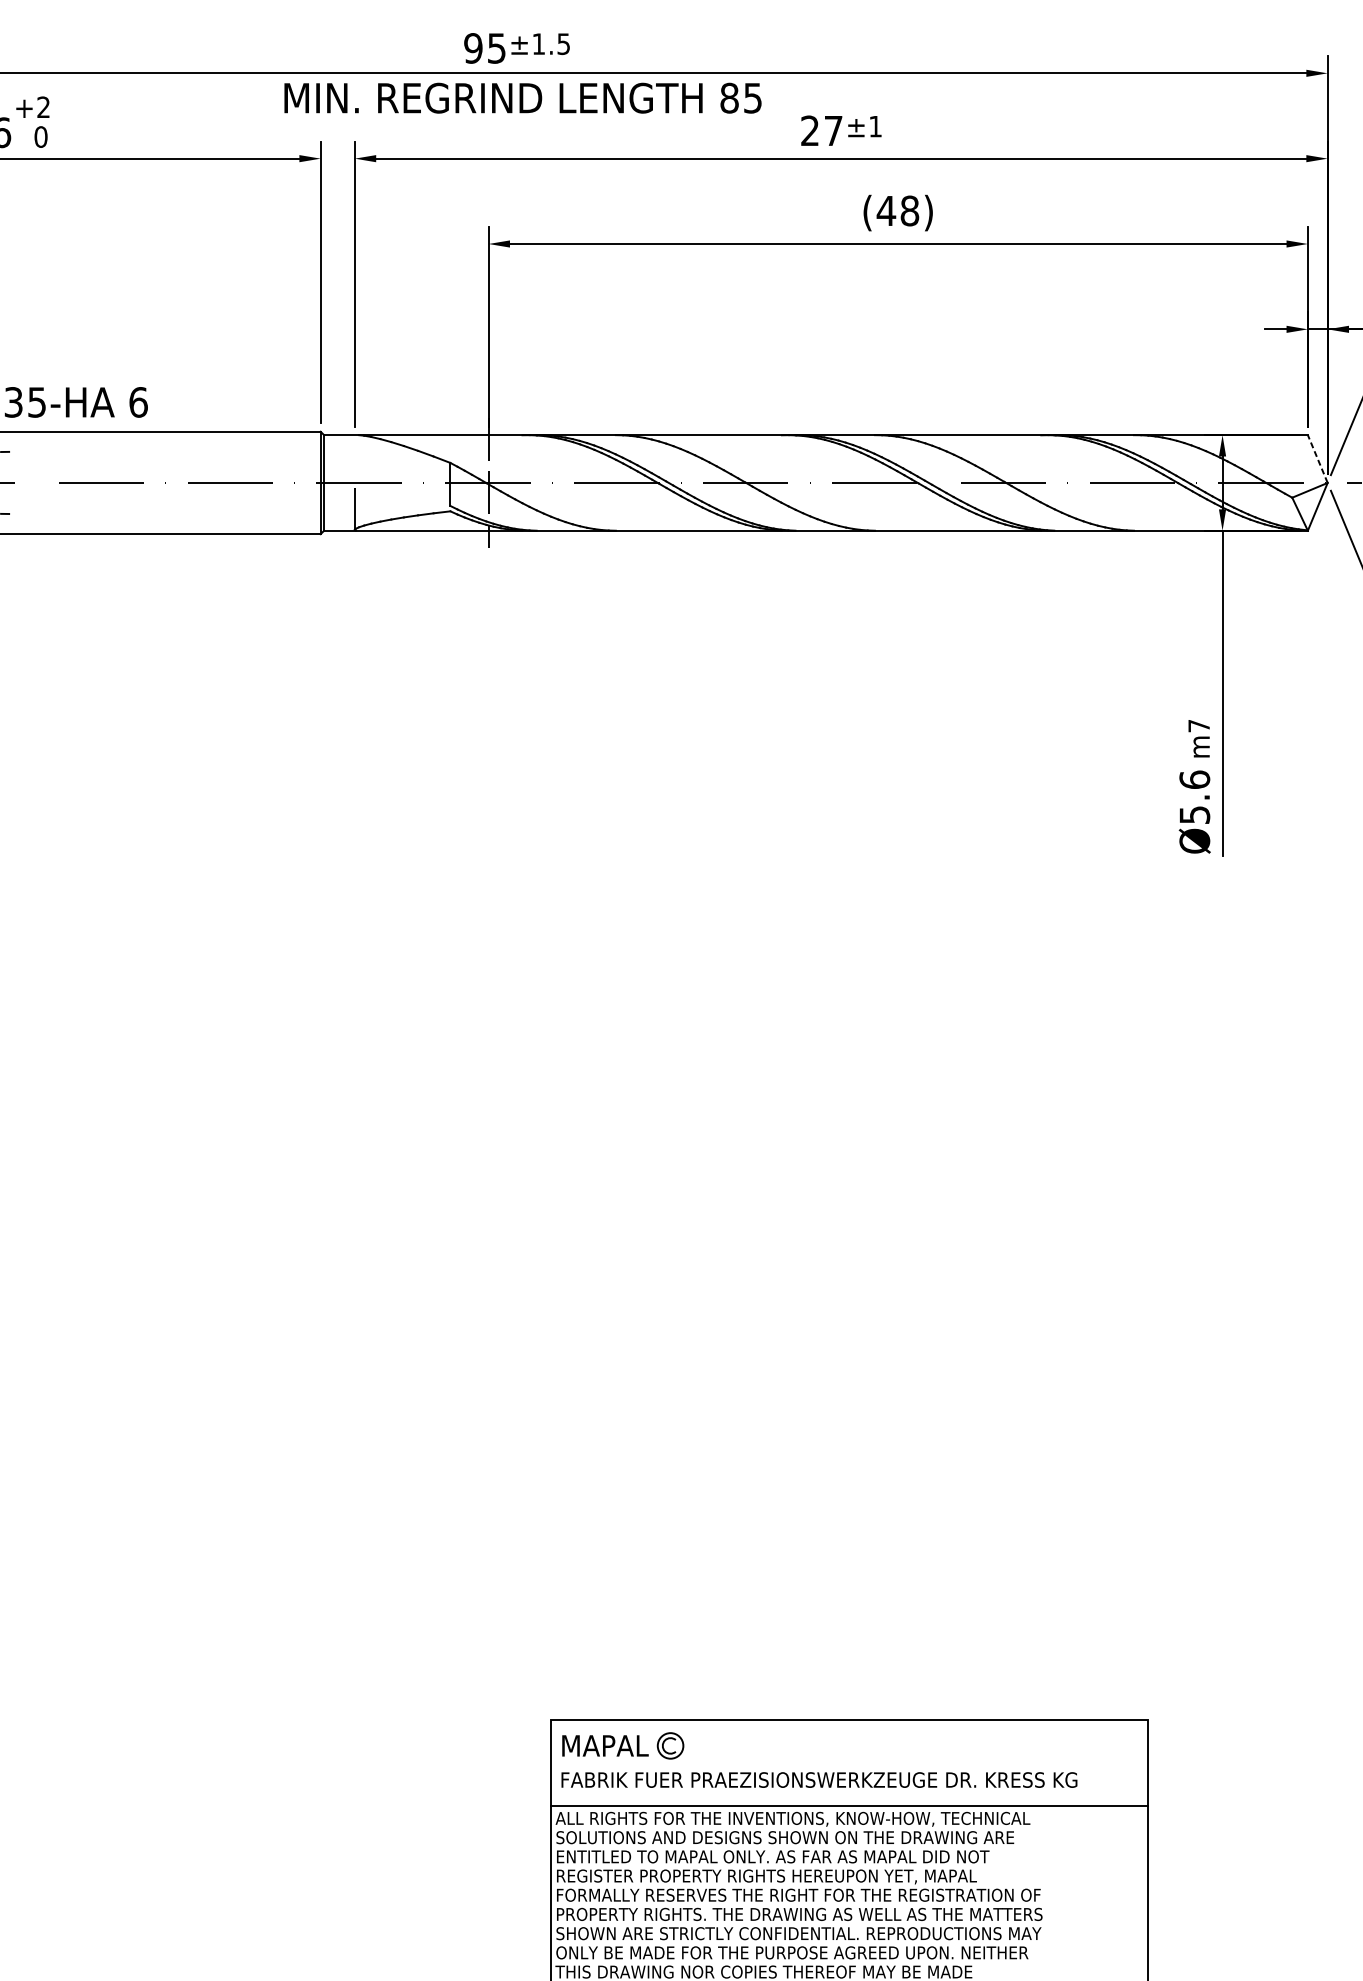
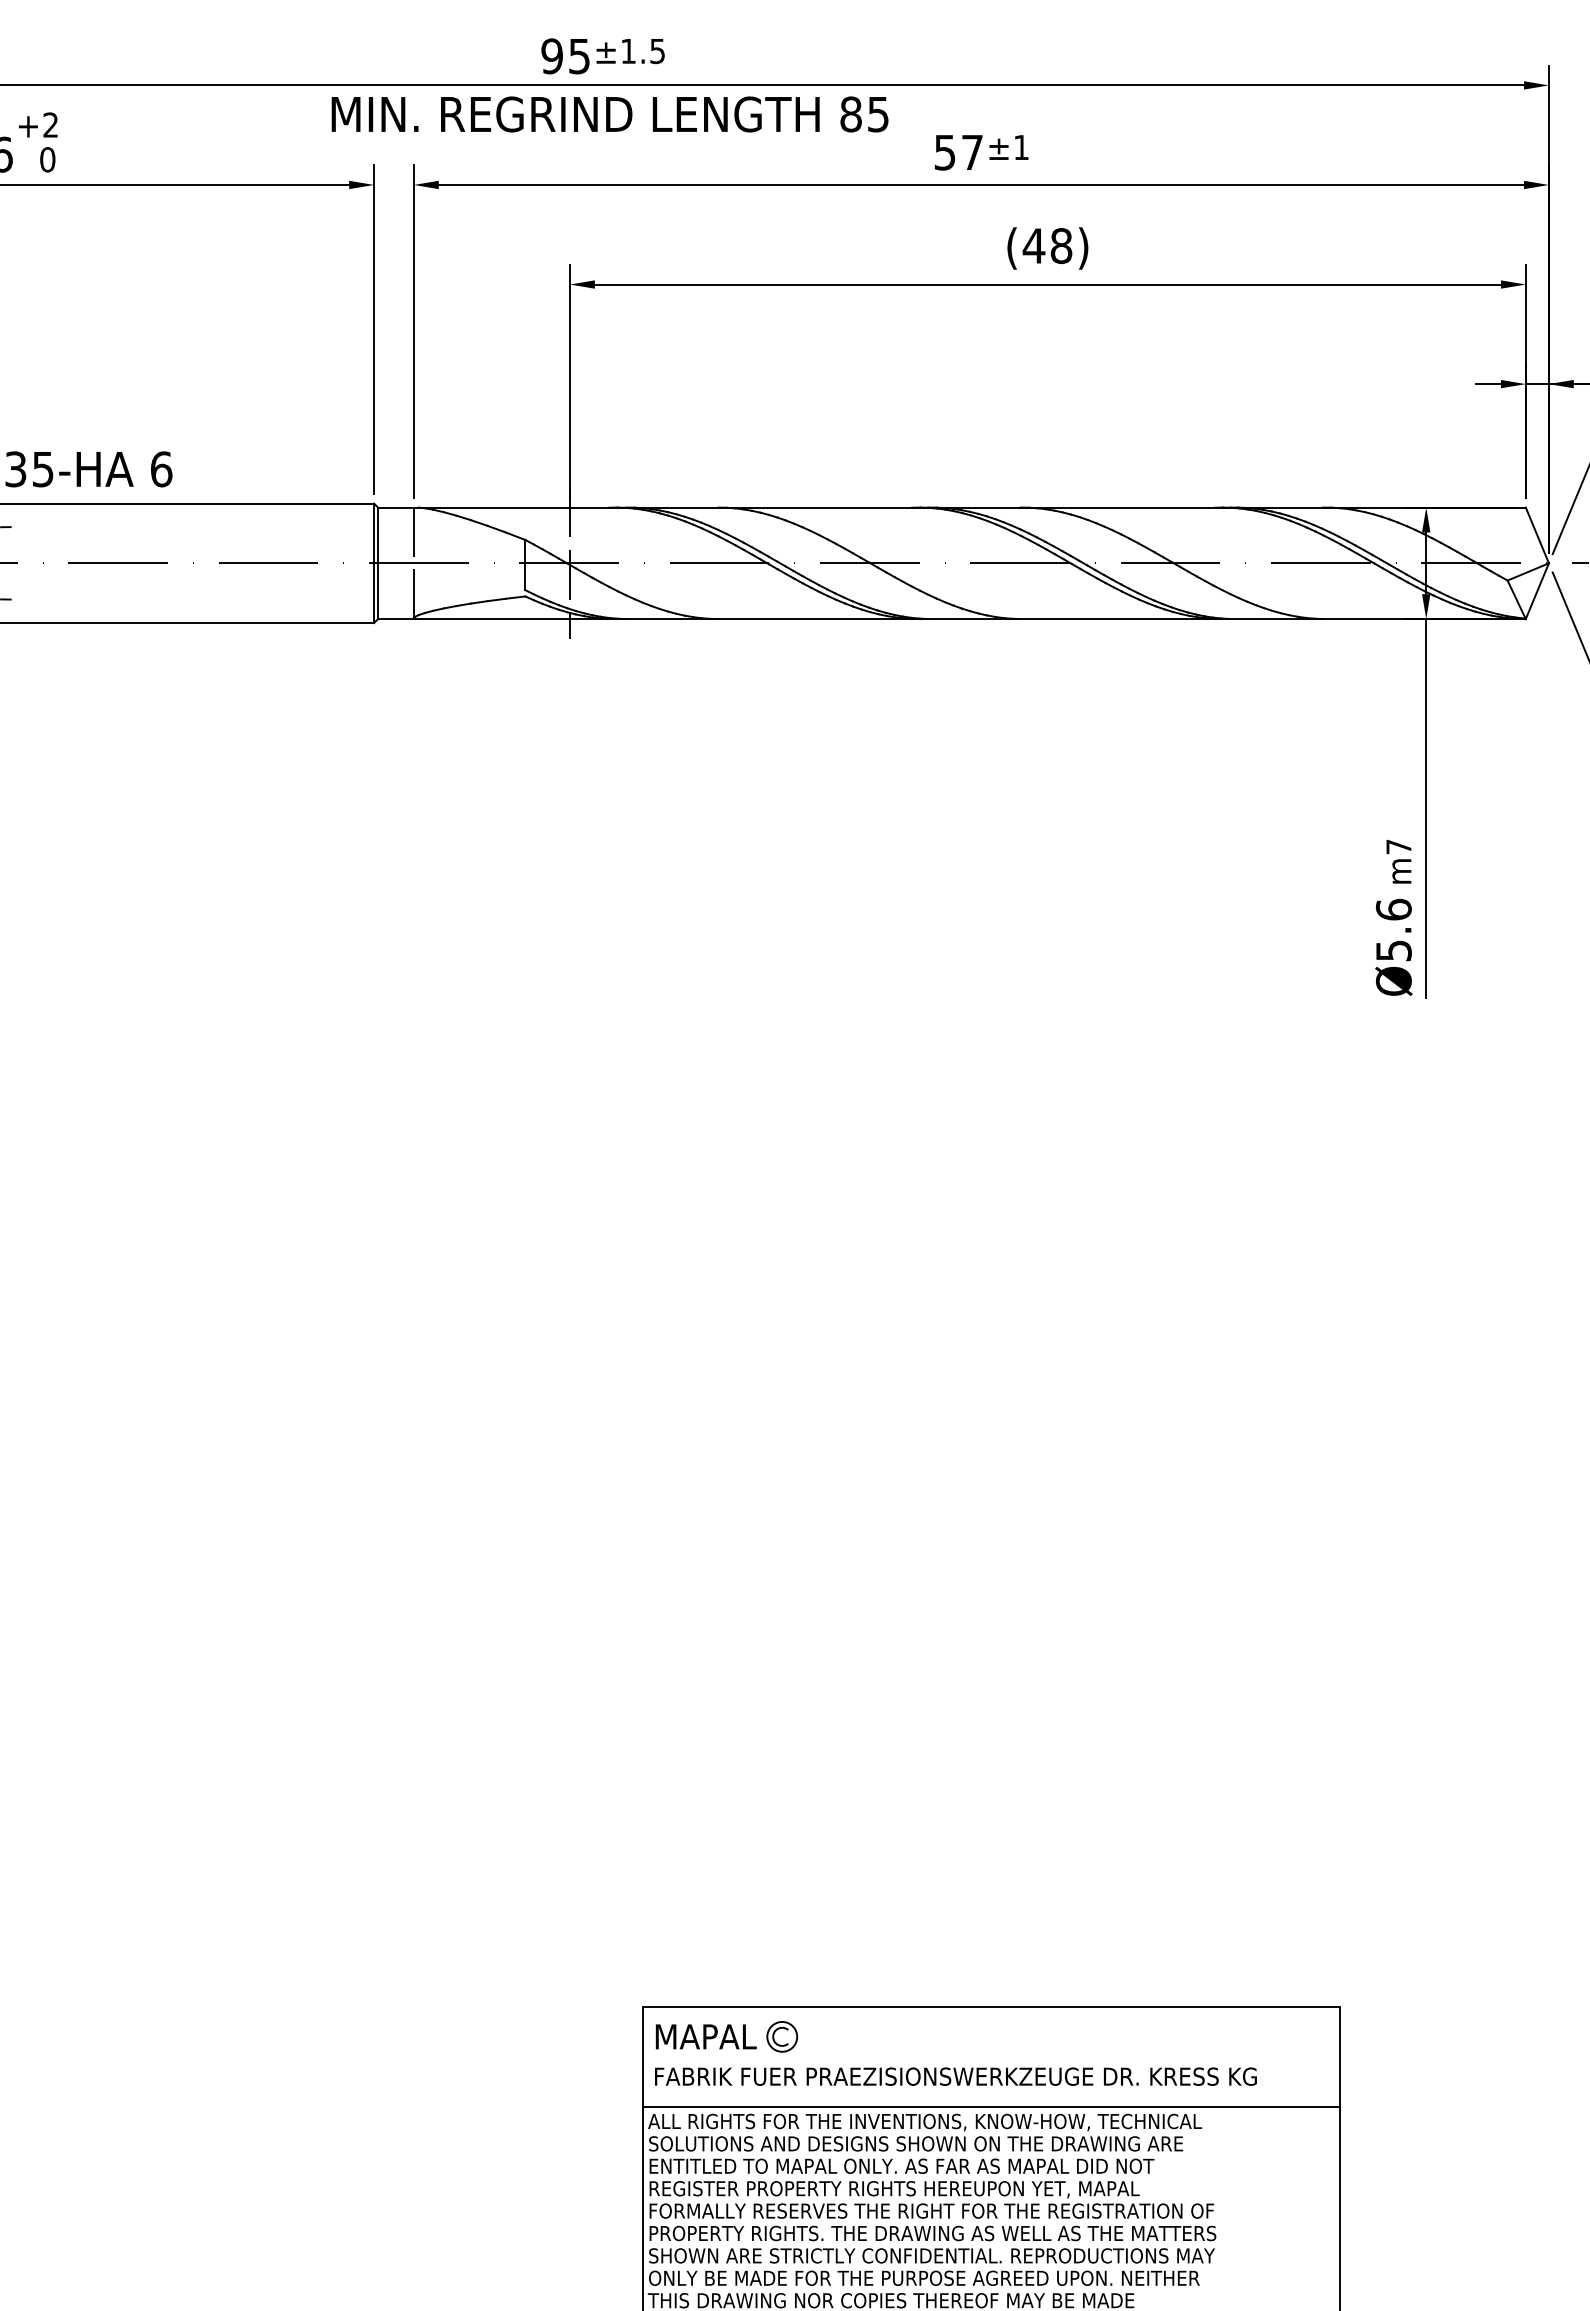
text: (809, 130) -> (944, 152), 27 -> 57
line: (354, 459) -> (413, 535), added
line: (1317, 459) -> (1537, 535), dashed -> solid

